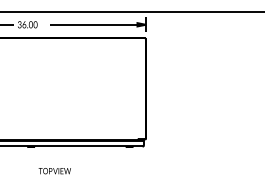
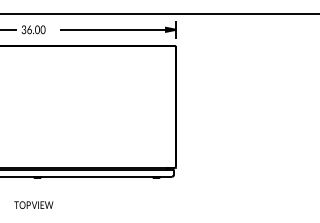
text: (54, 171) -> (33, 205), moved

